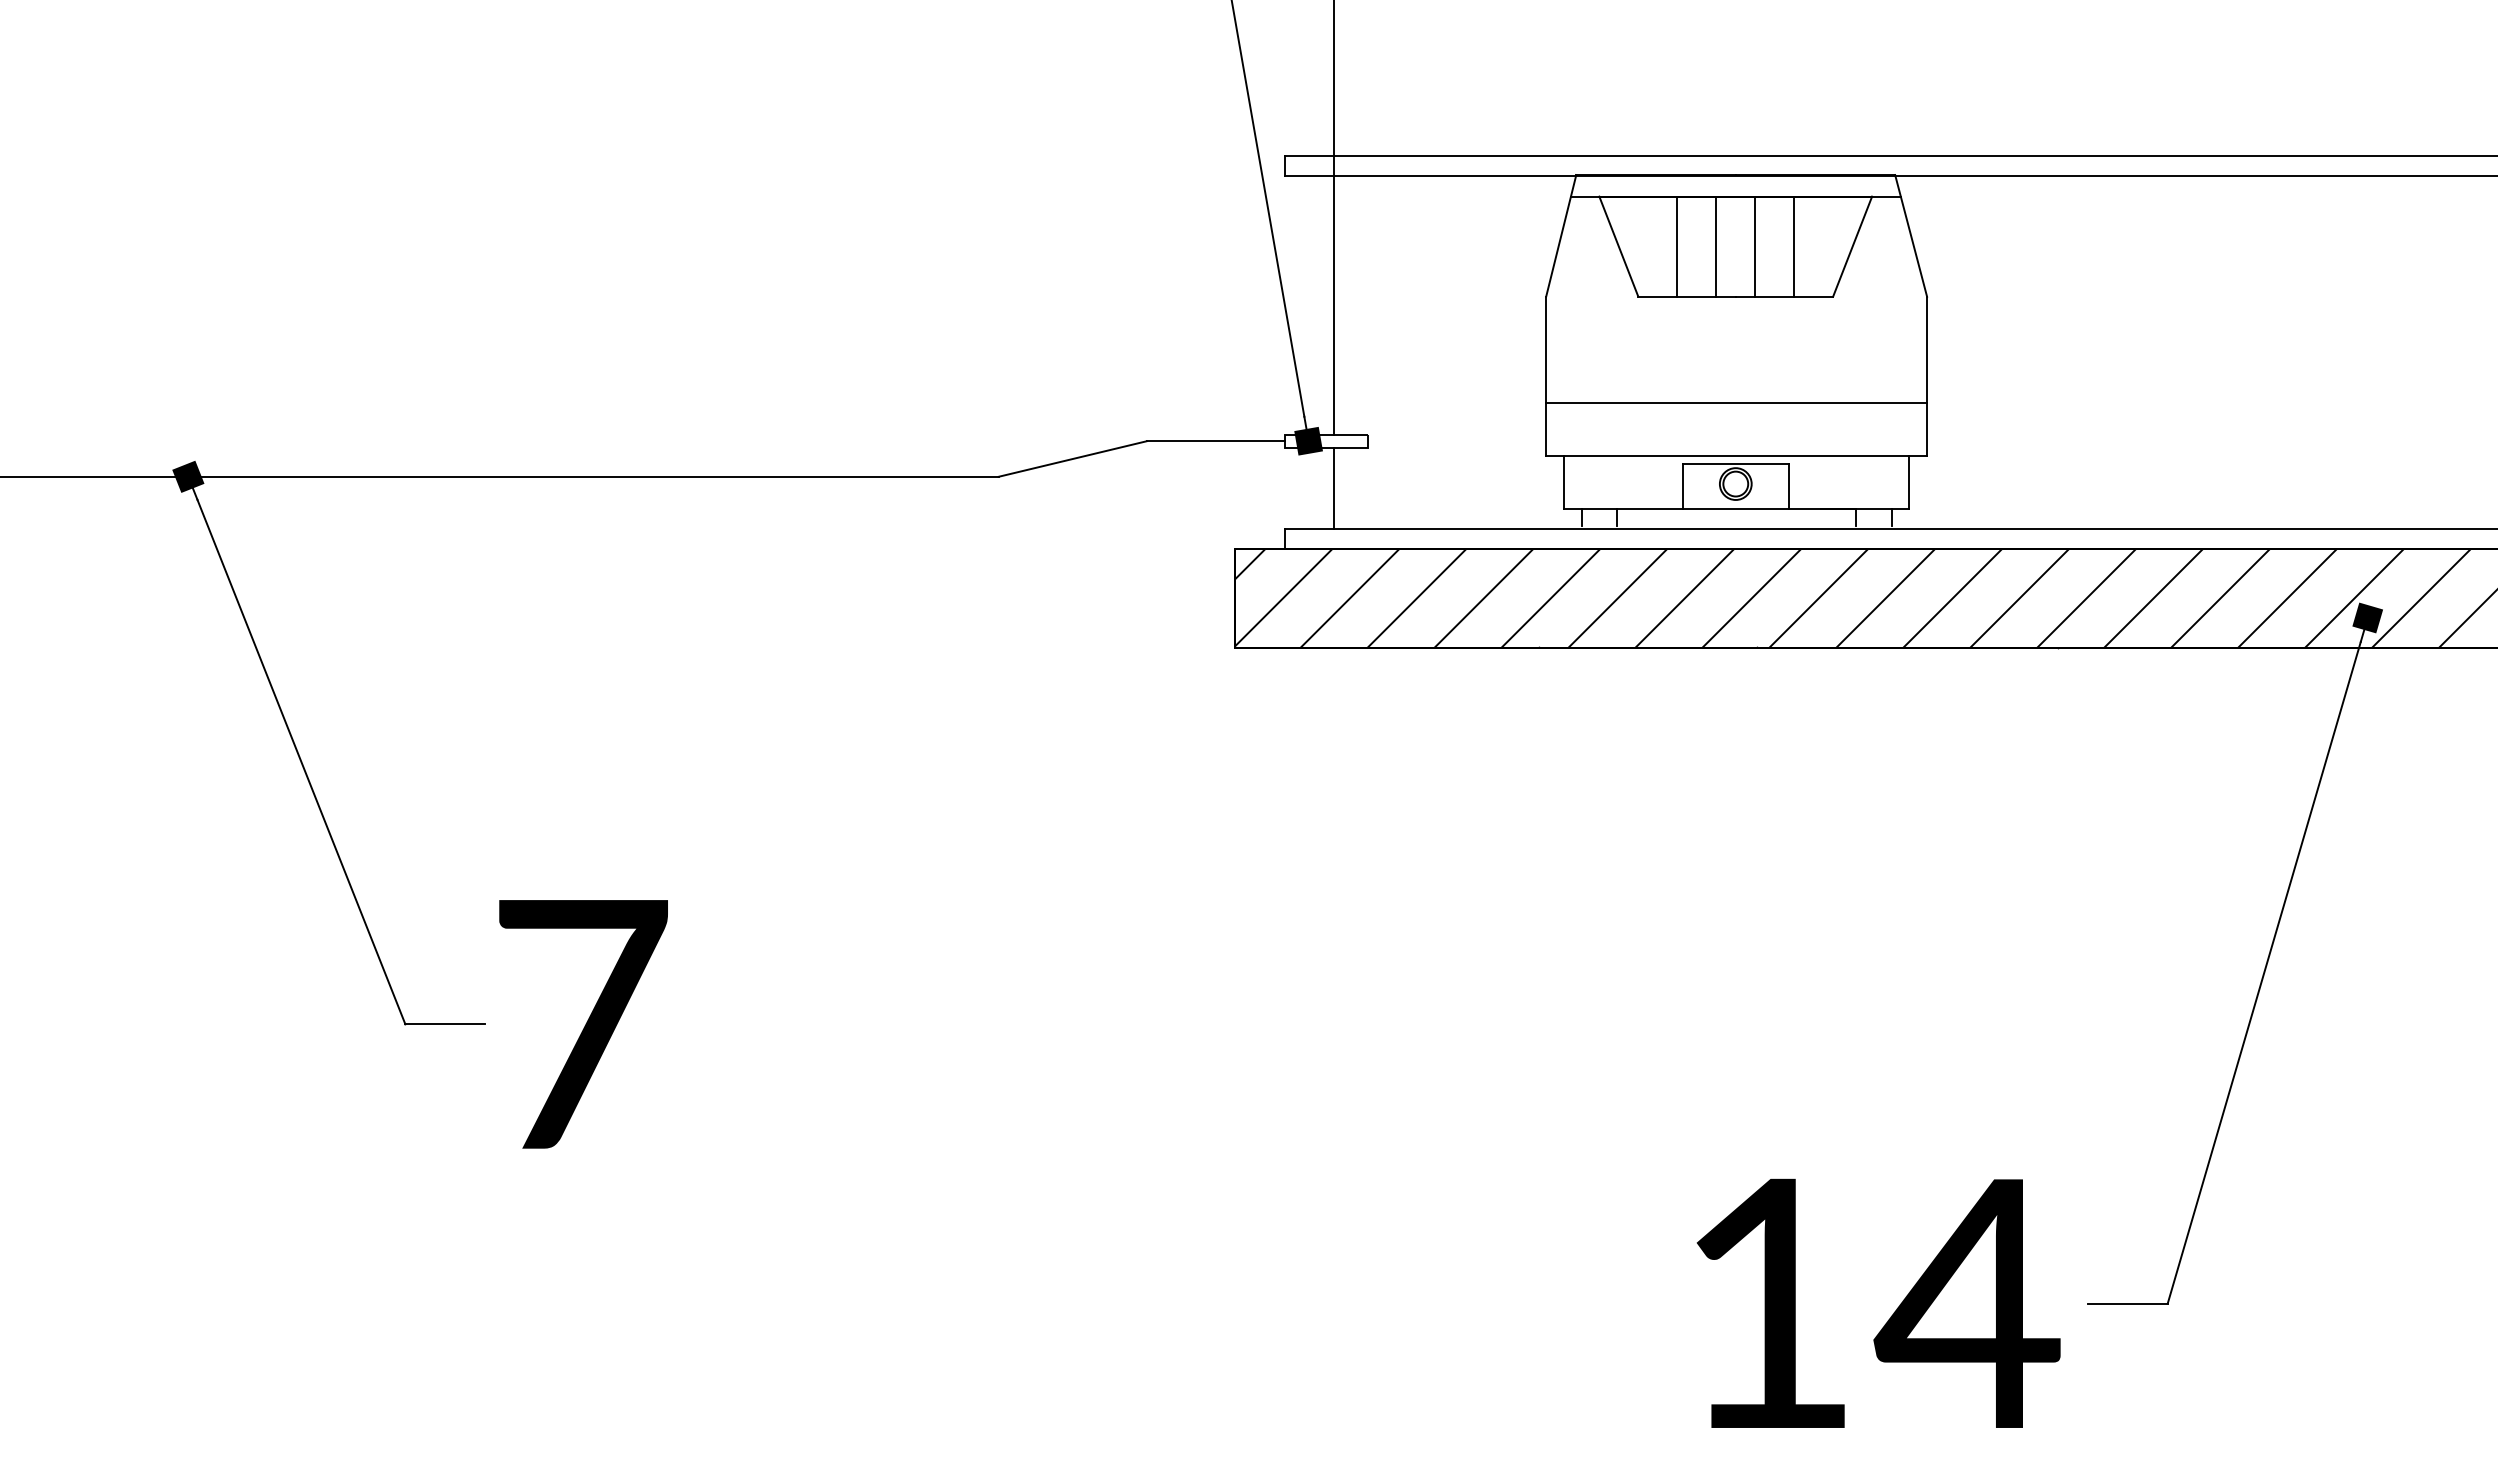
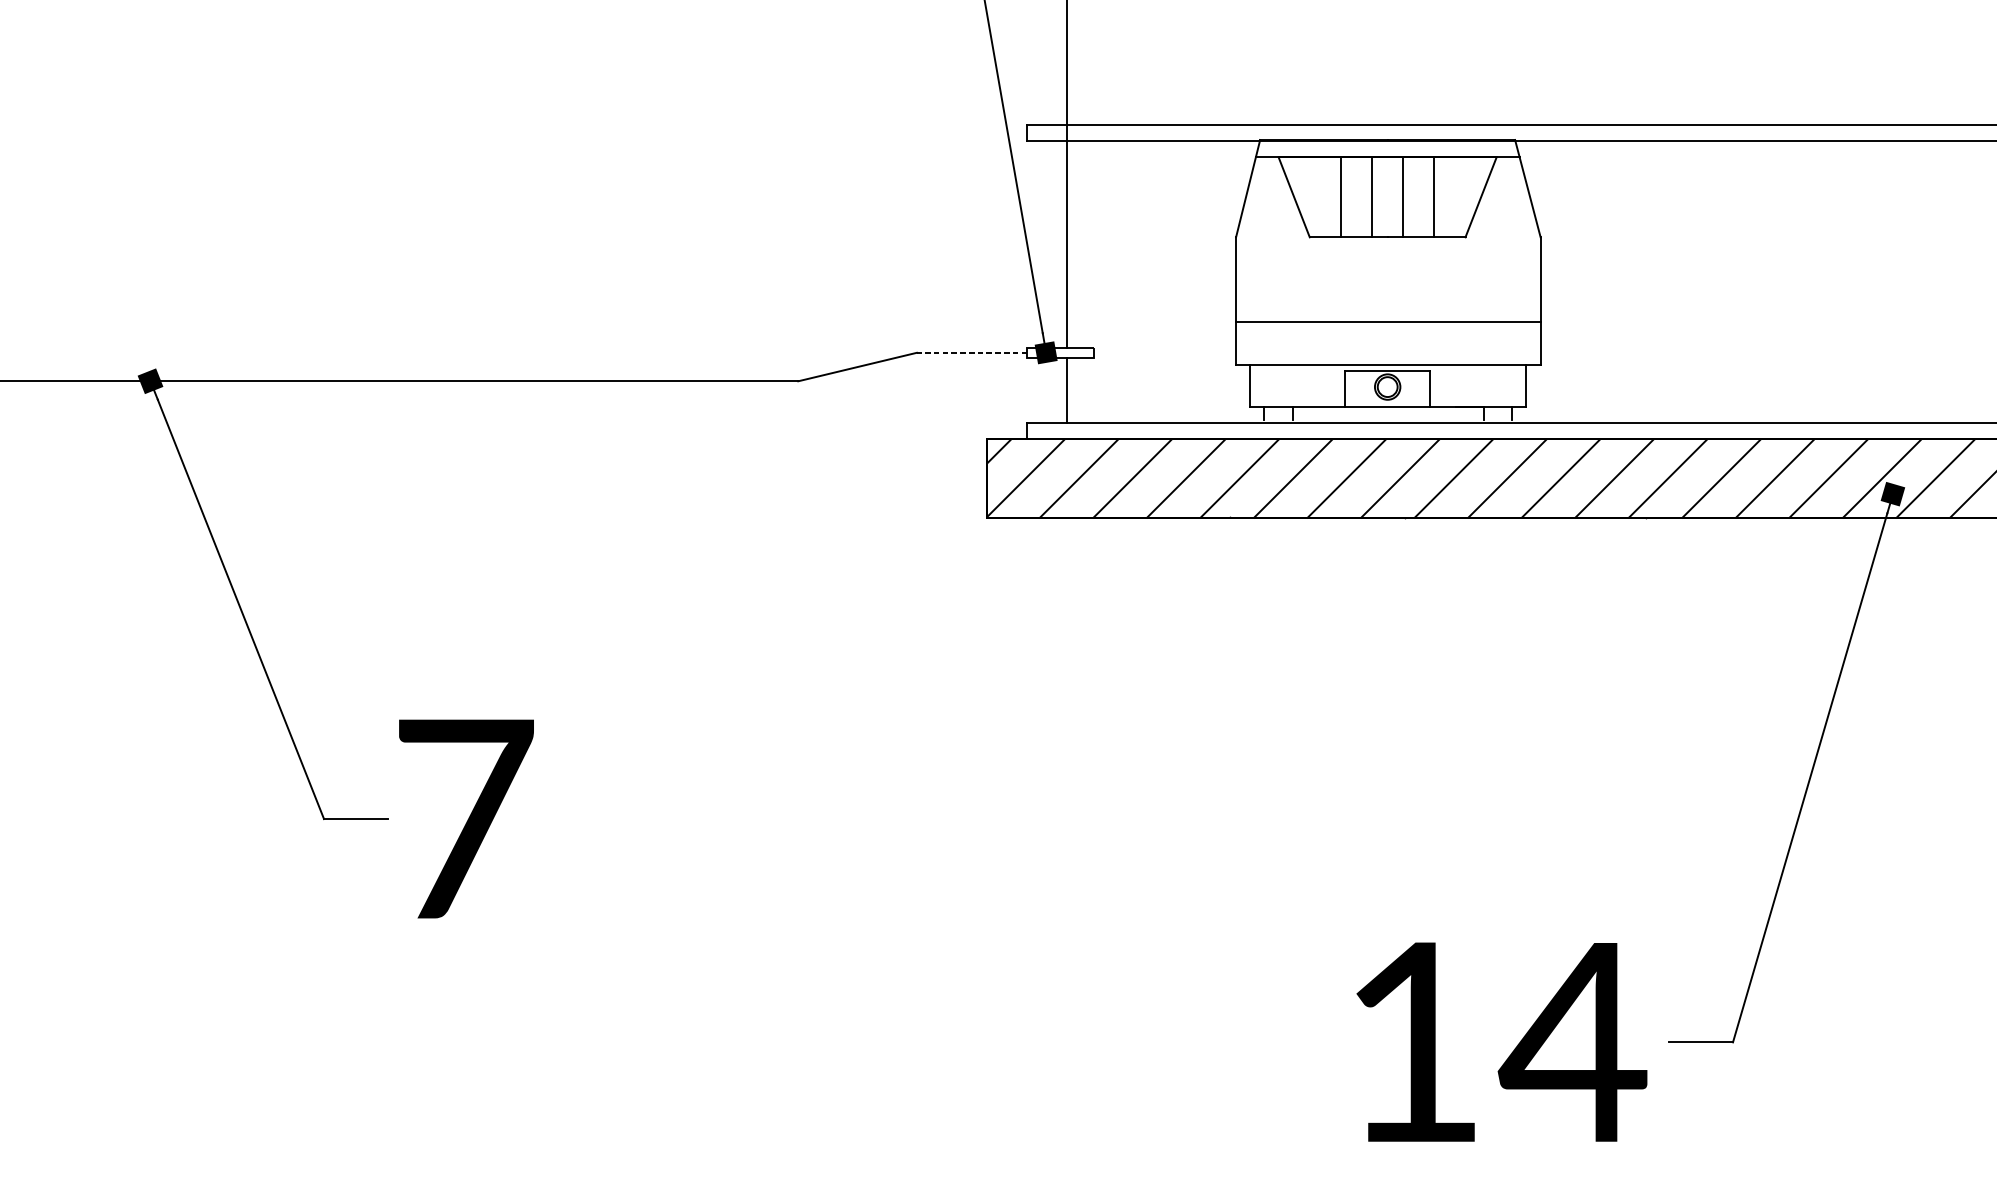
line: (1215, 441) -> (971, 353), solid -> dashed

